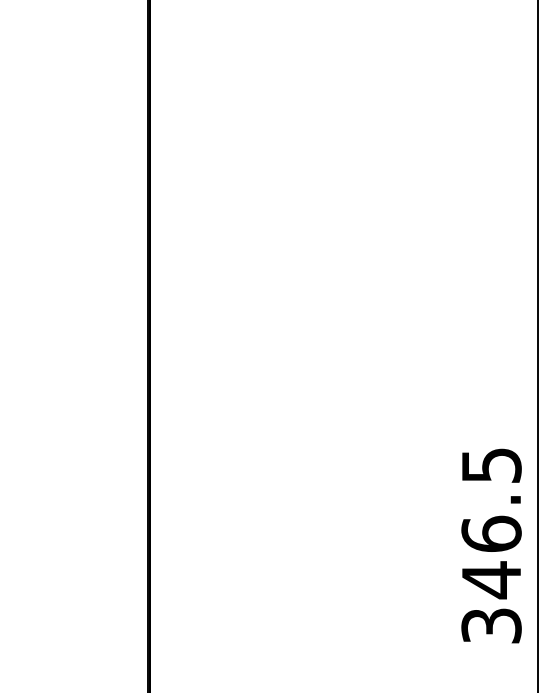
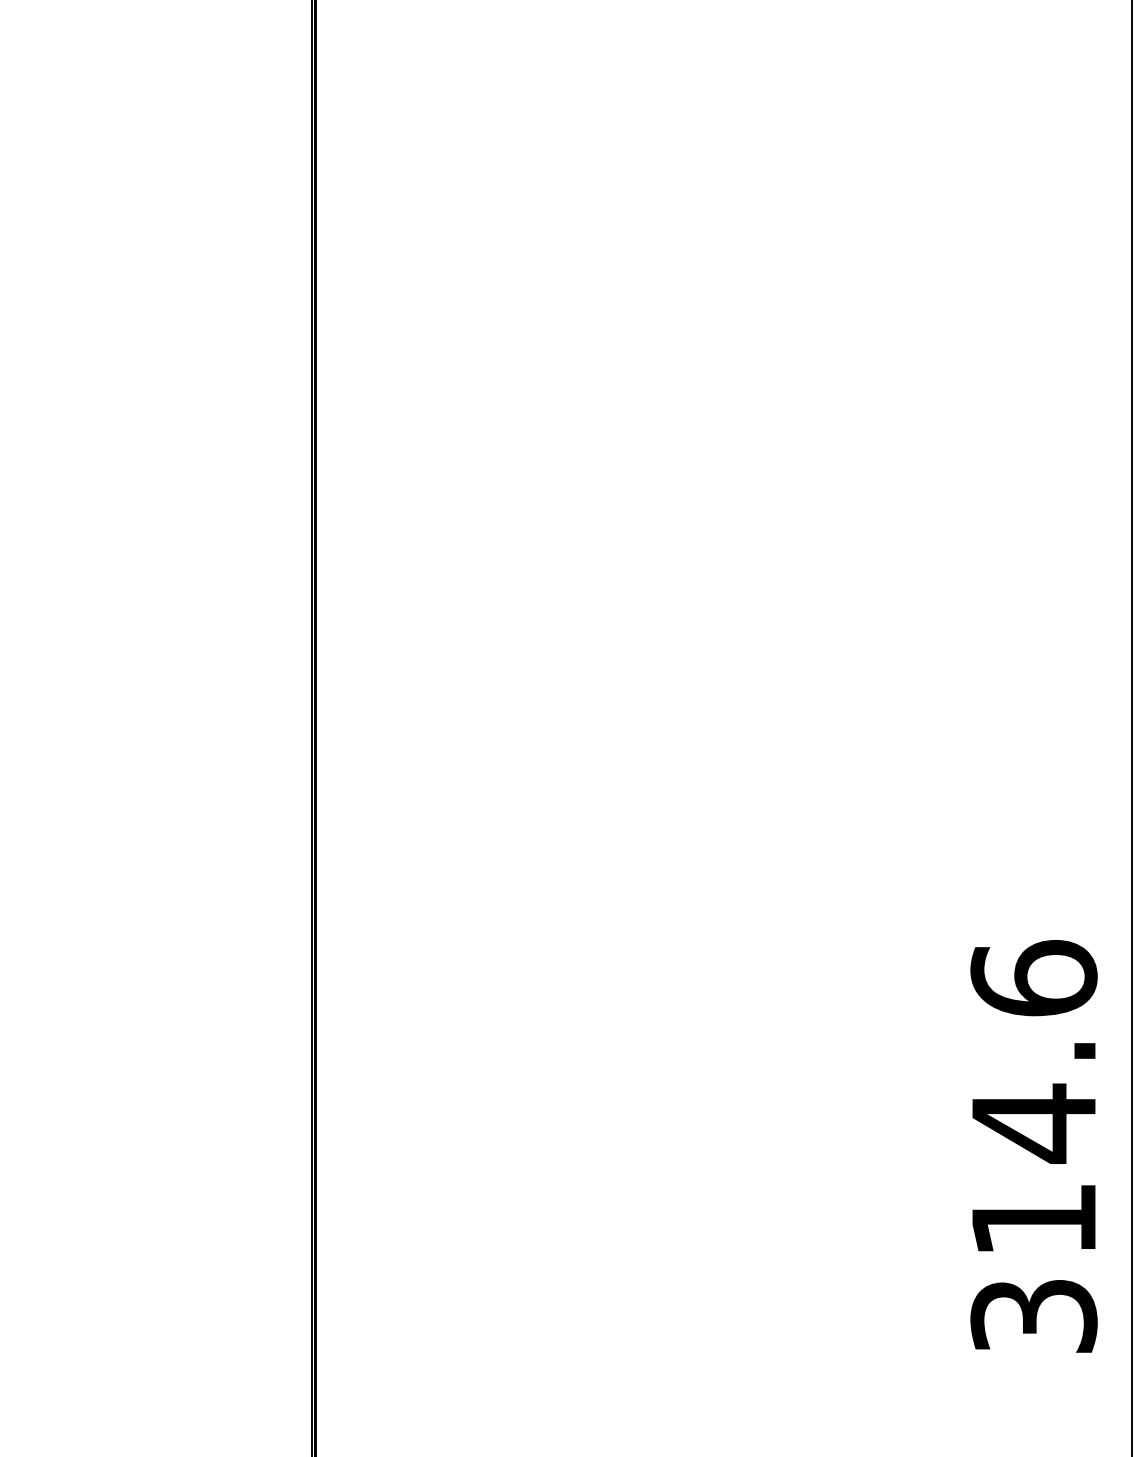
text: (491, 523) -> (1033, 1100), 346.5 -> 314.6

